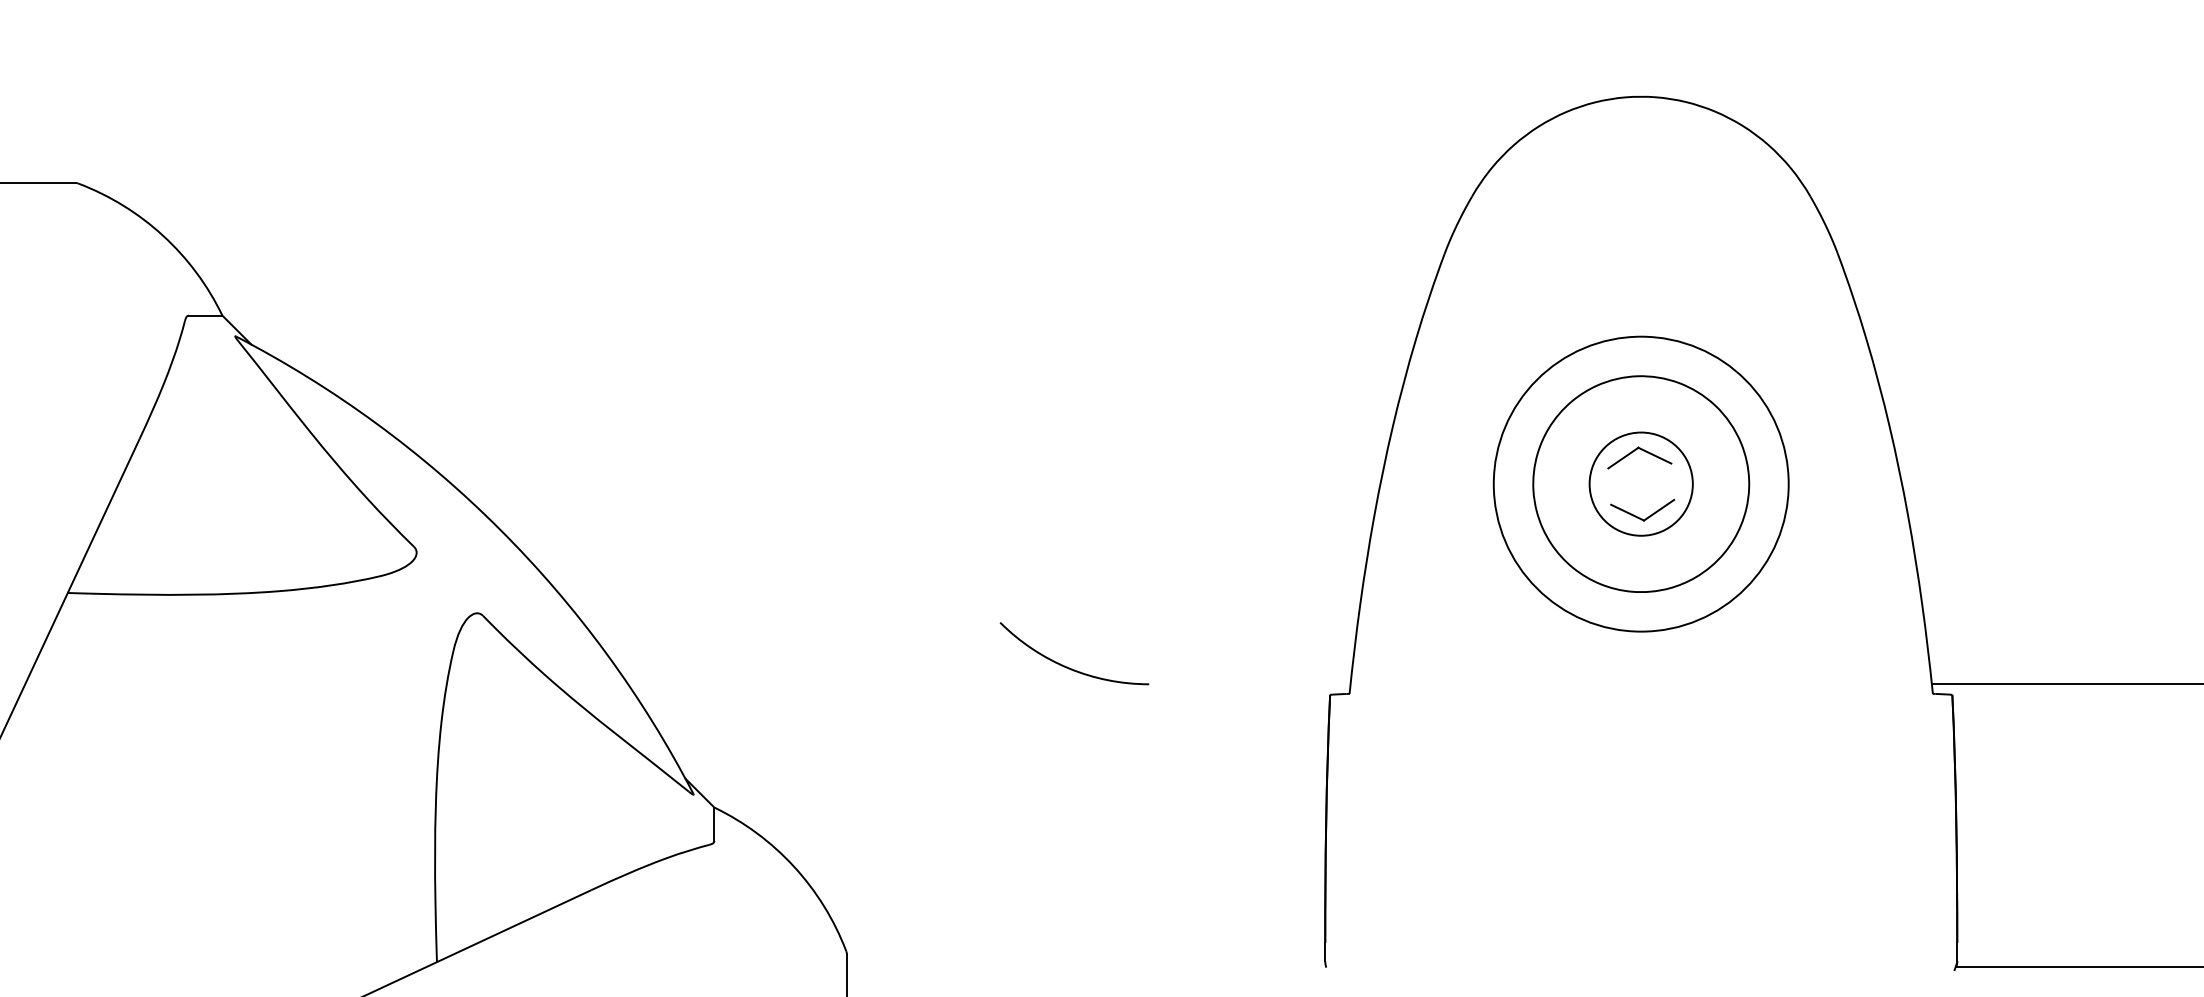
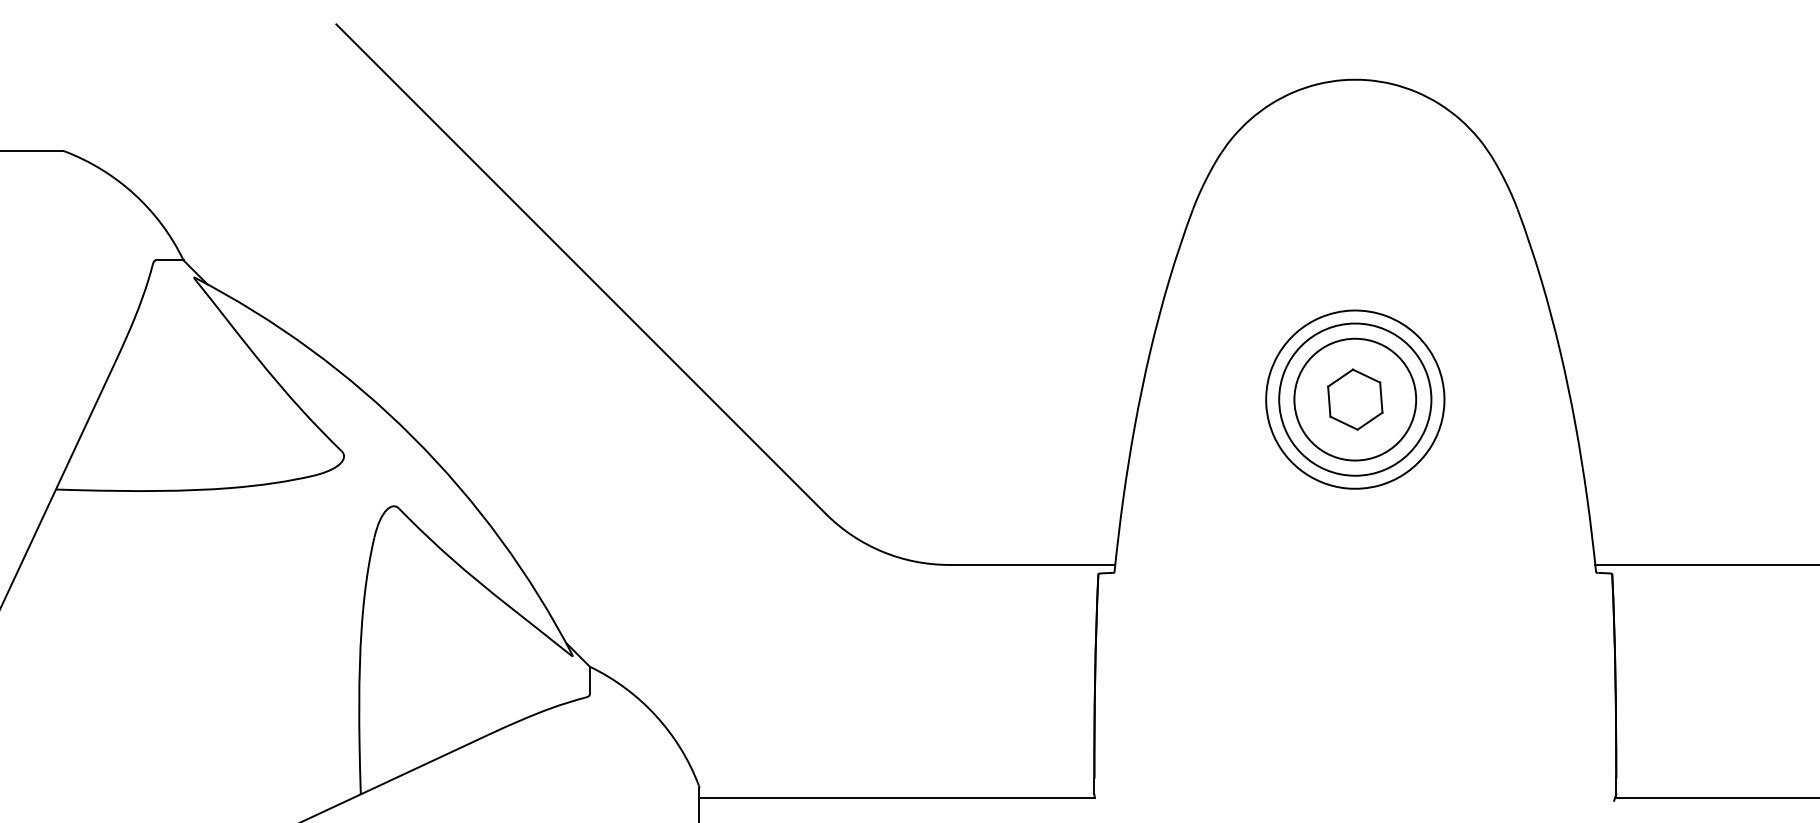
line: (703, 325) -> (580, 268), added
line: (1672, 481) -> (1381, 397), added
circle: (1640, 483) -> (1354, 399), size x1.43
circle: (1641, 484) -> (1355, 399), size x0.62
line: (1609, 486) -> (1329, 401), added
line: (1249, 684) -> (1031, 565), added
line: (1086, 967) -> (897, 798), added

